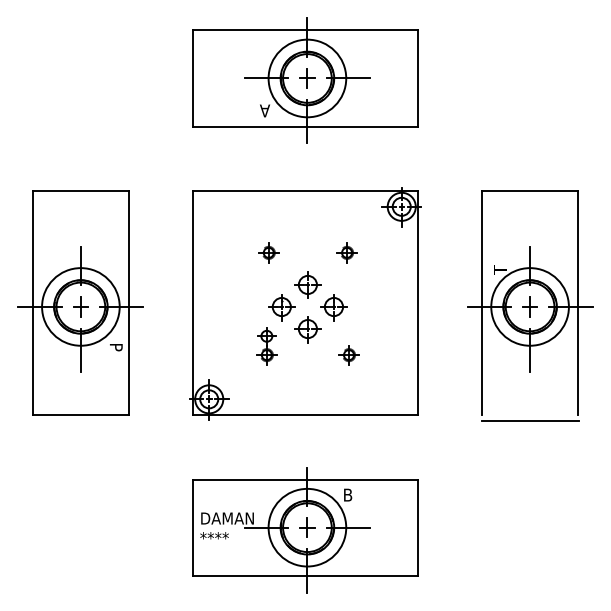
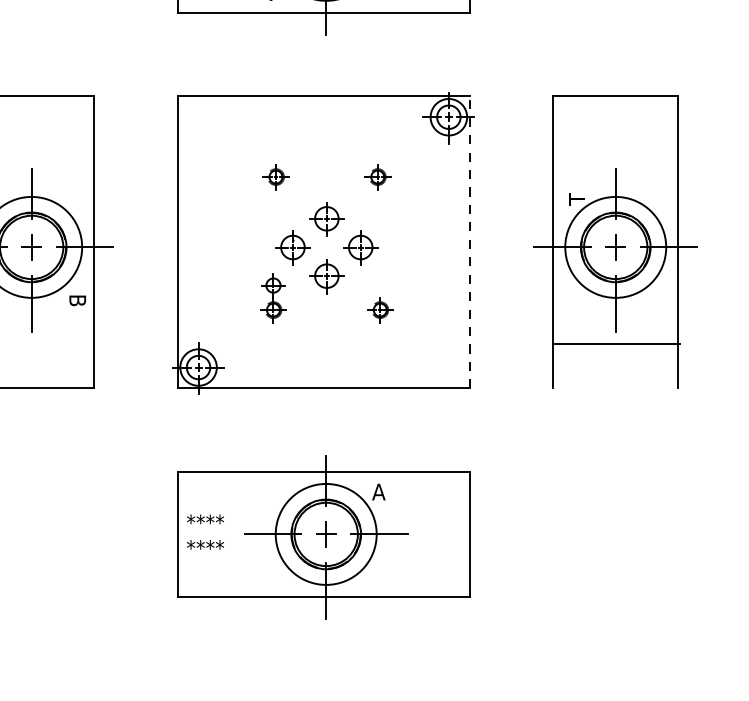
line: (417, 302) -> (469, 241), solid -> dashed
text: (116, 348) -> (77, 301), P -> B
line: (530, 420) -> (616, 344), moved
text: (347, 494) -> (378, 491), B -> A
text: (226, 518) -> (221, 522), DAMAN -> ****

